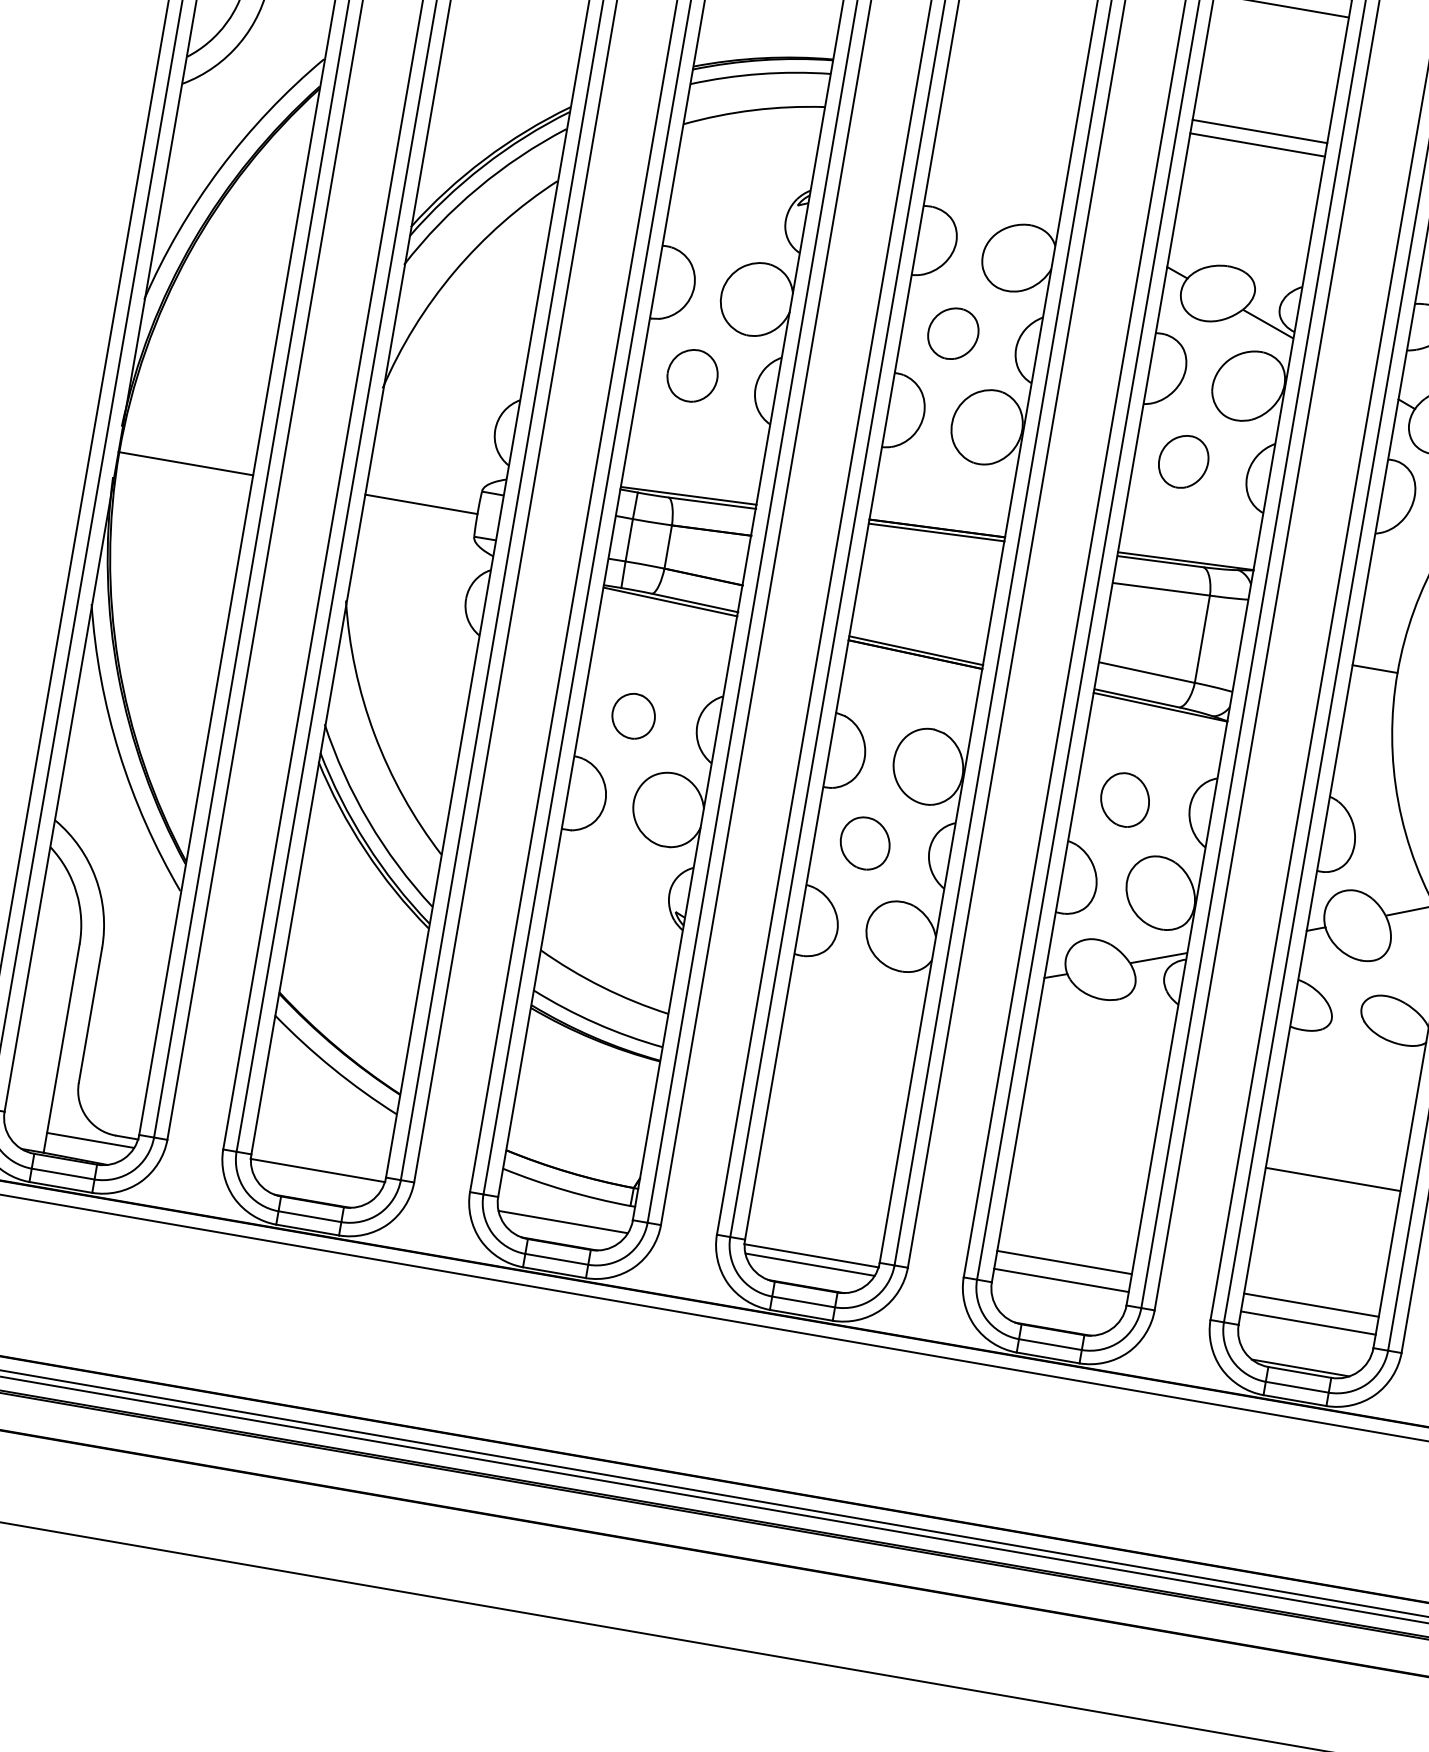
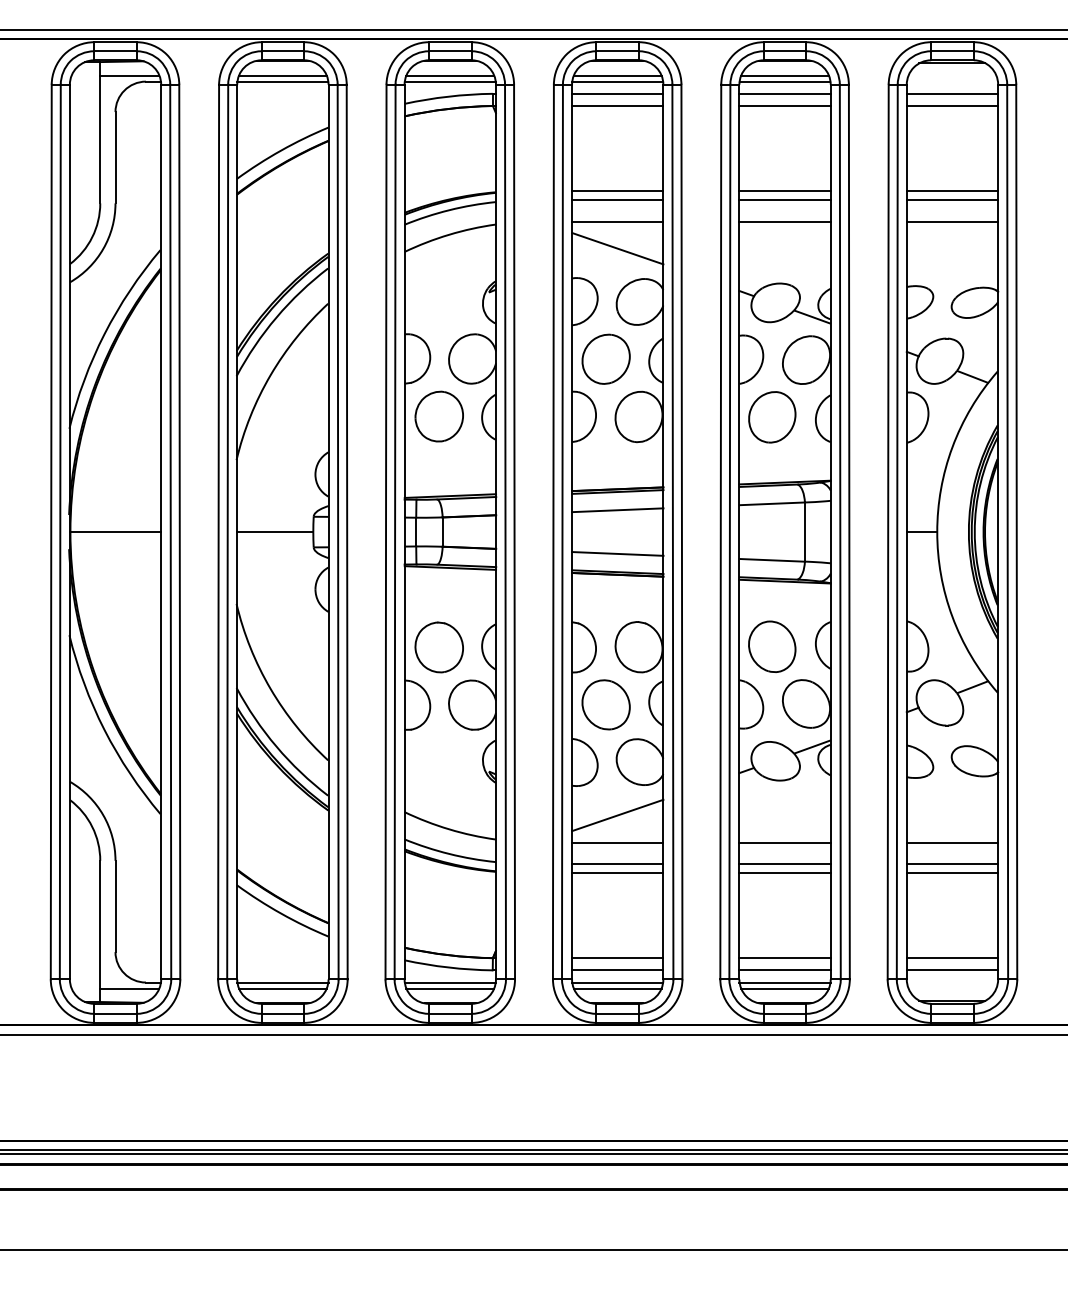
line: (1012, 89) -> (617, 191), added
line: (1010, 102) -> (617, 200), added
line: (1005, 133) -> (617, 221), added
line: (998, 173) -> (617, 248), added
line: (1251, 176) -> (784, 221), added
part: (952, 332) -> (605, 358), size x1.43
part: (691, 375) -> (438, 416), size x1.43
part: (1183, 462) -> (772, 417), size x1.43
line: (931, 559) -> (617, 510), added
line: (920, 623) -> (617, 553), added
part: (632, 716) -> (438, 647), size x1.67
part: (1125, 799) -> (772, 646), size x1.43
part: (864, 842) -> (605, 704), size x1.43
line: (853, 1009) -> (617, 815), added
line: (846, 1049) -> (617, 842), added
line: (841, 1080) -> (617, 863), added
line: (1093, 1091) -> (784, 842), added
line: (839, 1093) -> (617, 872), added
line: (1087, 1122) -> (784, 863), added
line: (1340, 1134) -> (952, 842), added
line: (1085, 1136) -> (784, 872), added
line: (1335, 1165) -> (952, 863), added
line: (315, 1179) -> (282, 988), added
line: (563, 1212) -> (449, 982), added
line: (817, 1220) -> (617, 958), added
line: (814, 1237) -> (617, 970), added
line: (1057, 1298) -> (784, 982), added
line: (1056, 1307) -> (784, 988), added

